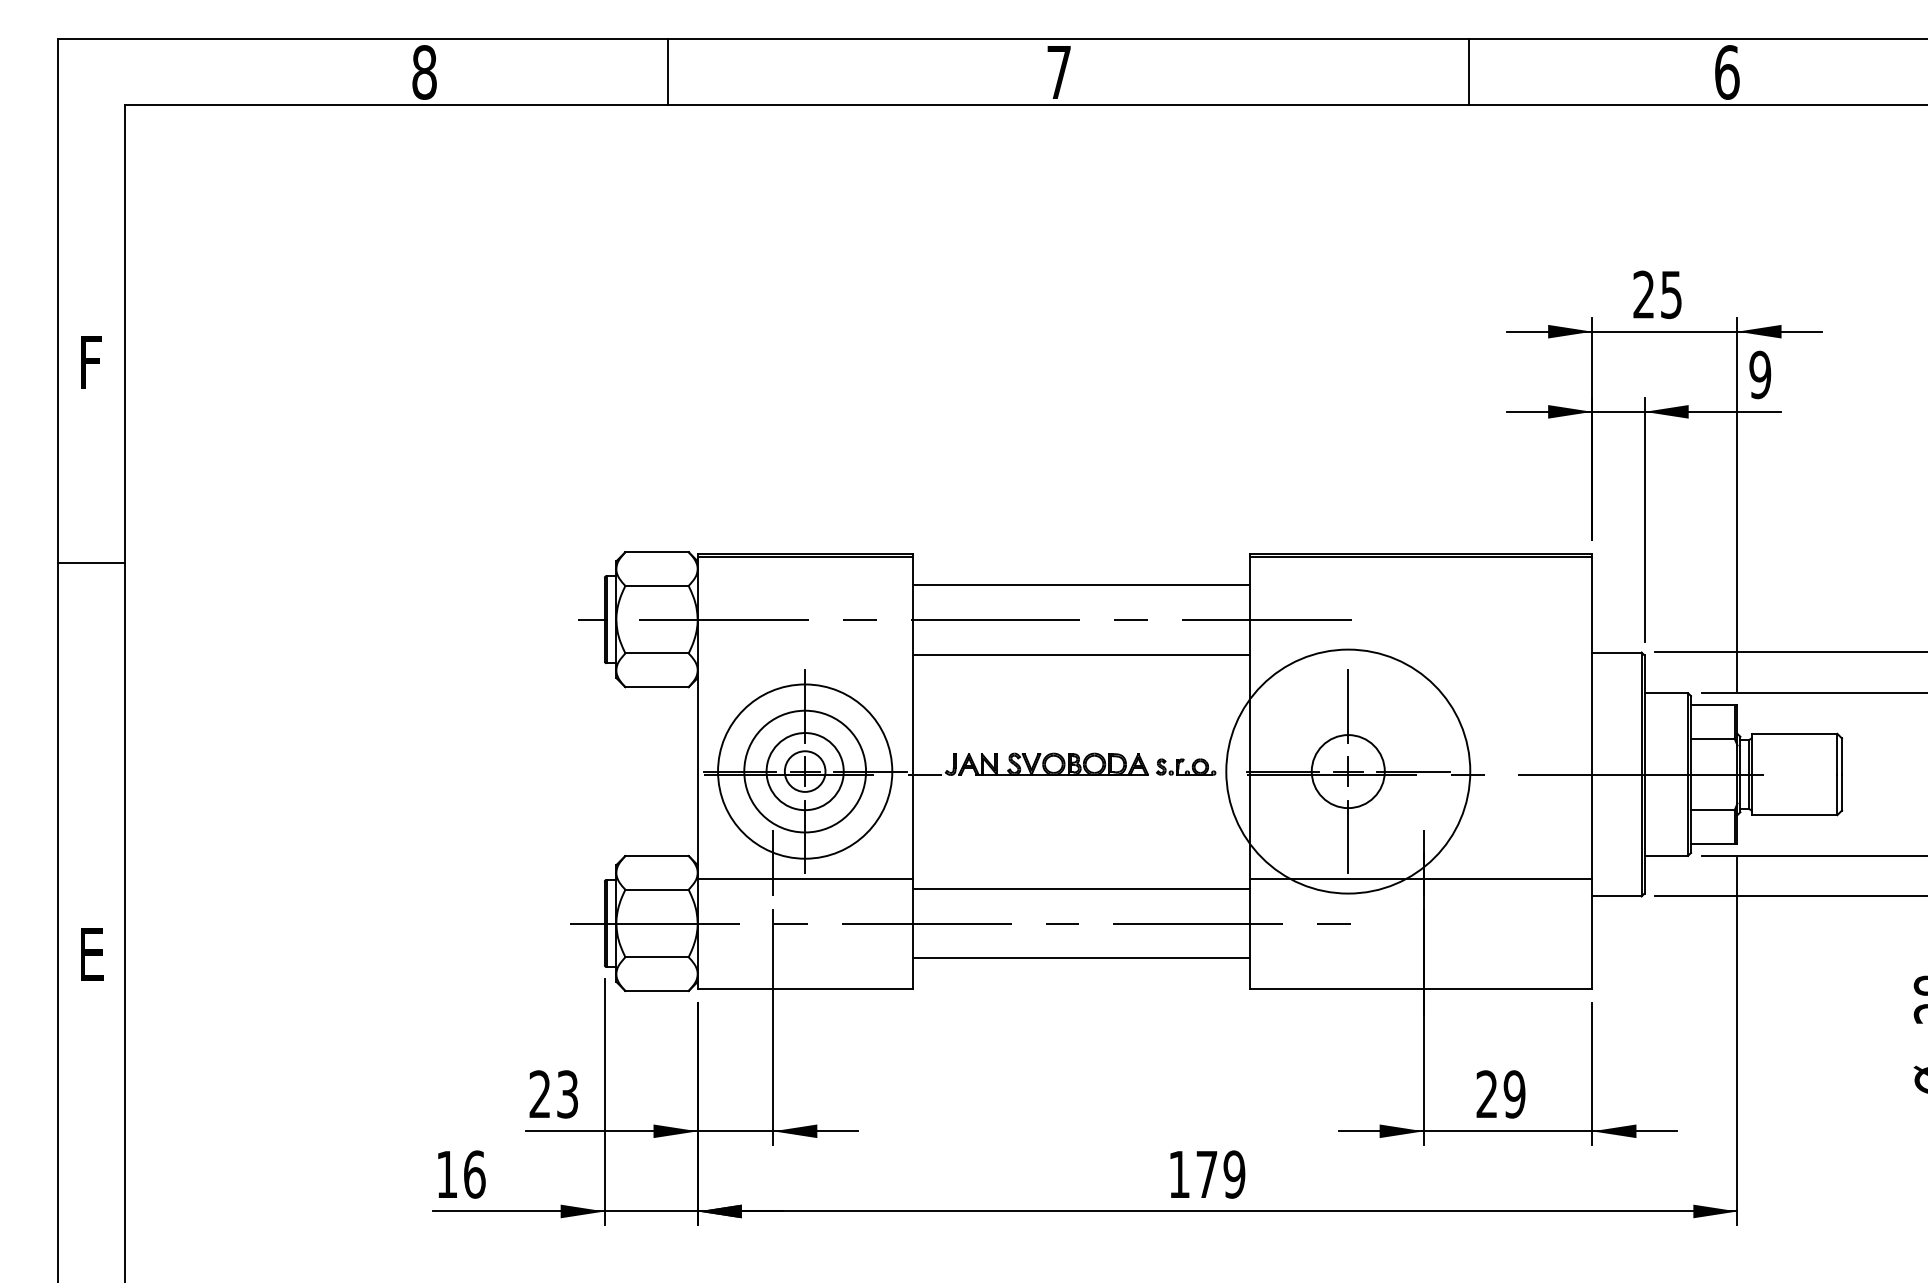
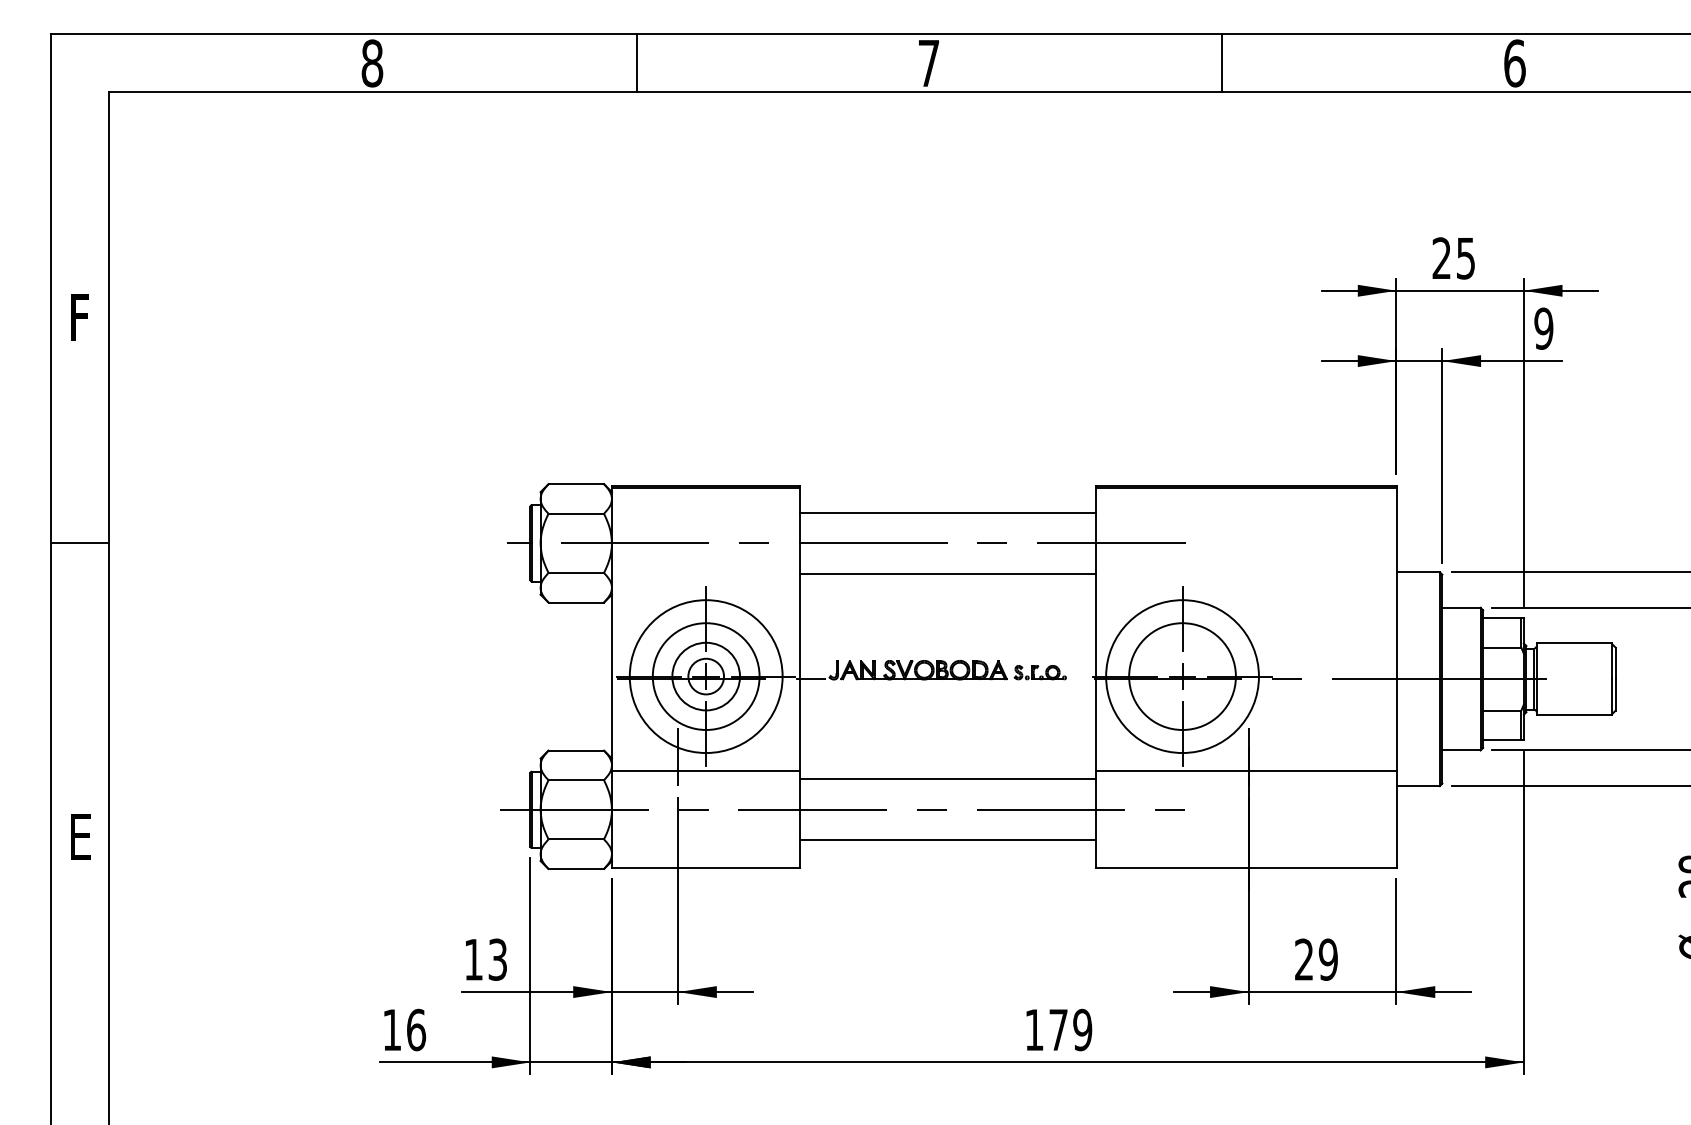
line: (667, 71) -> (636, 62), moved
line: (1469, 71) -> (1222, 62), moved
line: (90, 562) -> (79, 543), moved
circle: (1348, 771) -> (1182, 676), size x0.71
circle: (1348, 771) -> (1182, 676), size x1.67
text: (539, 1094) -> (473, 959), 23 -> 13

